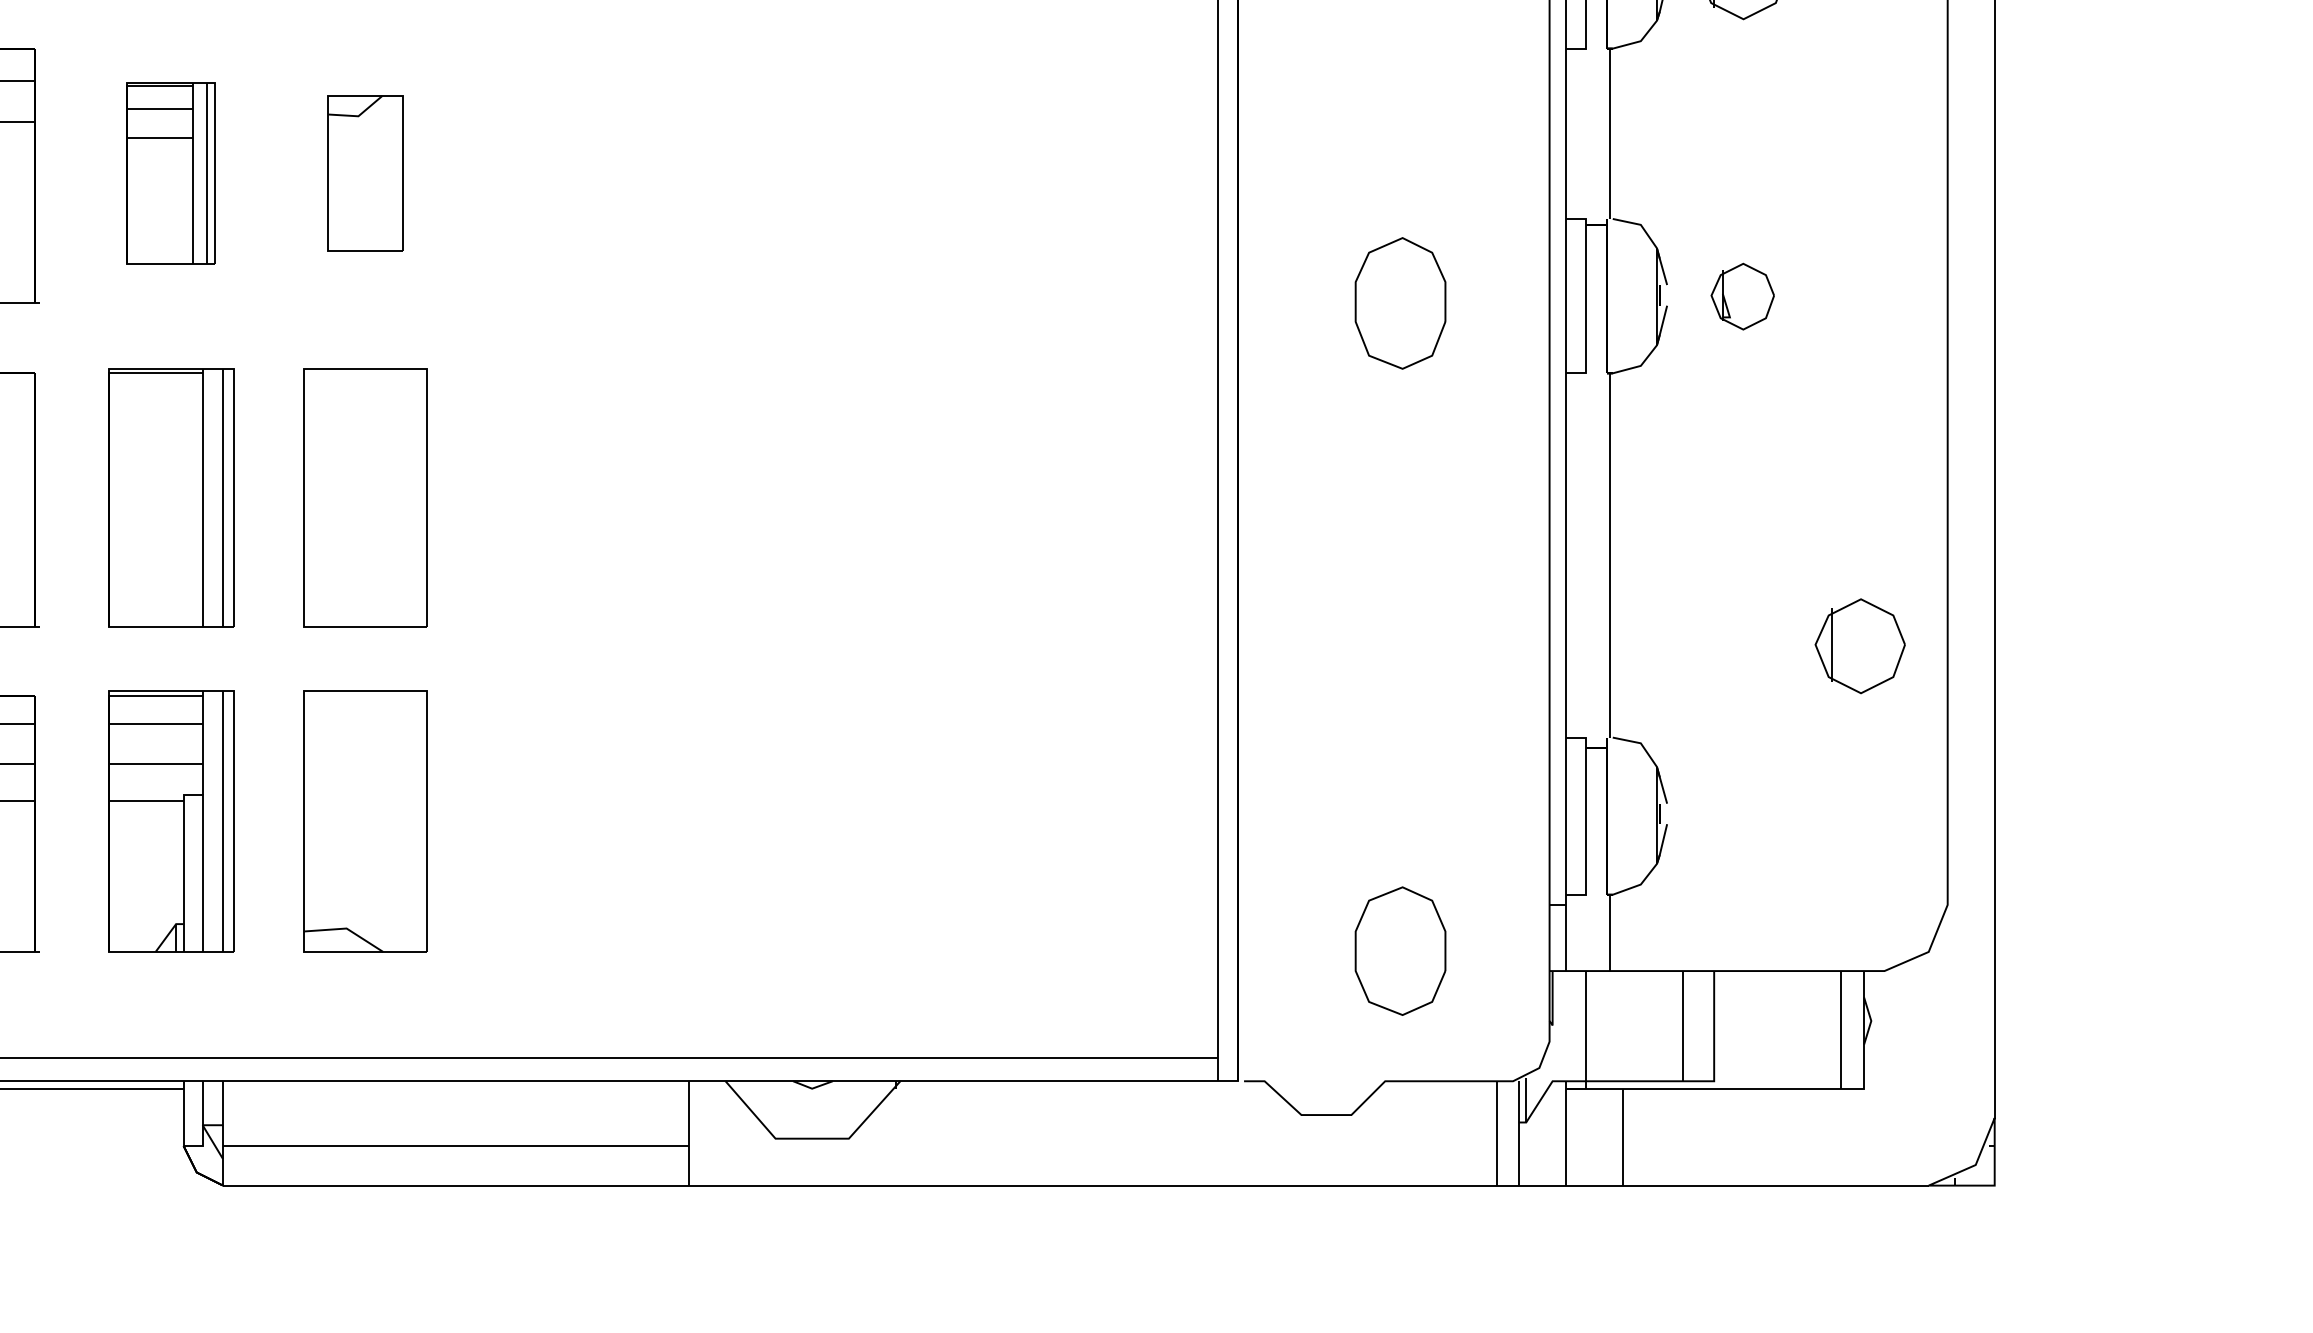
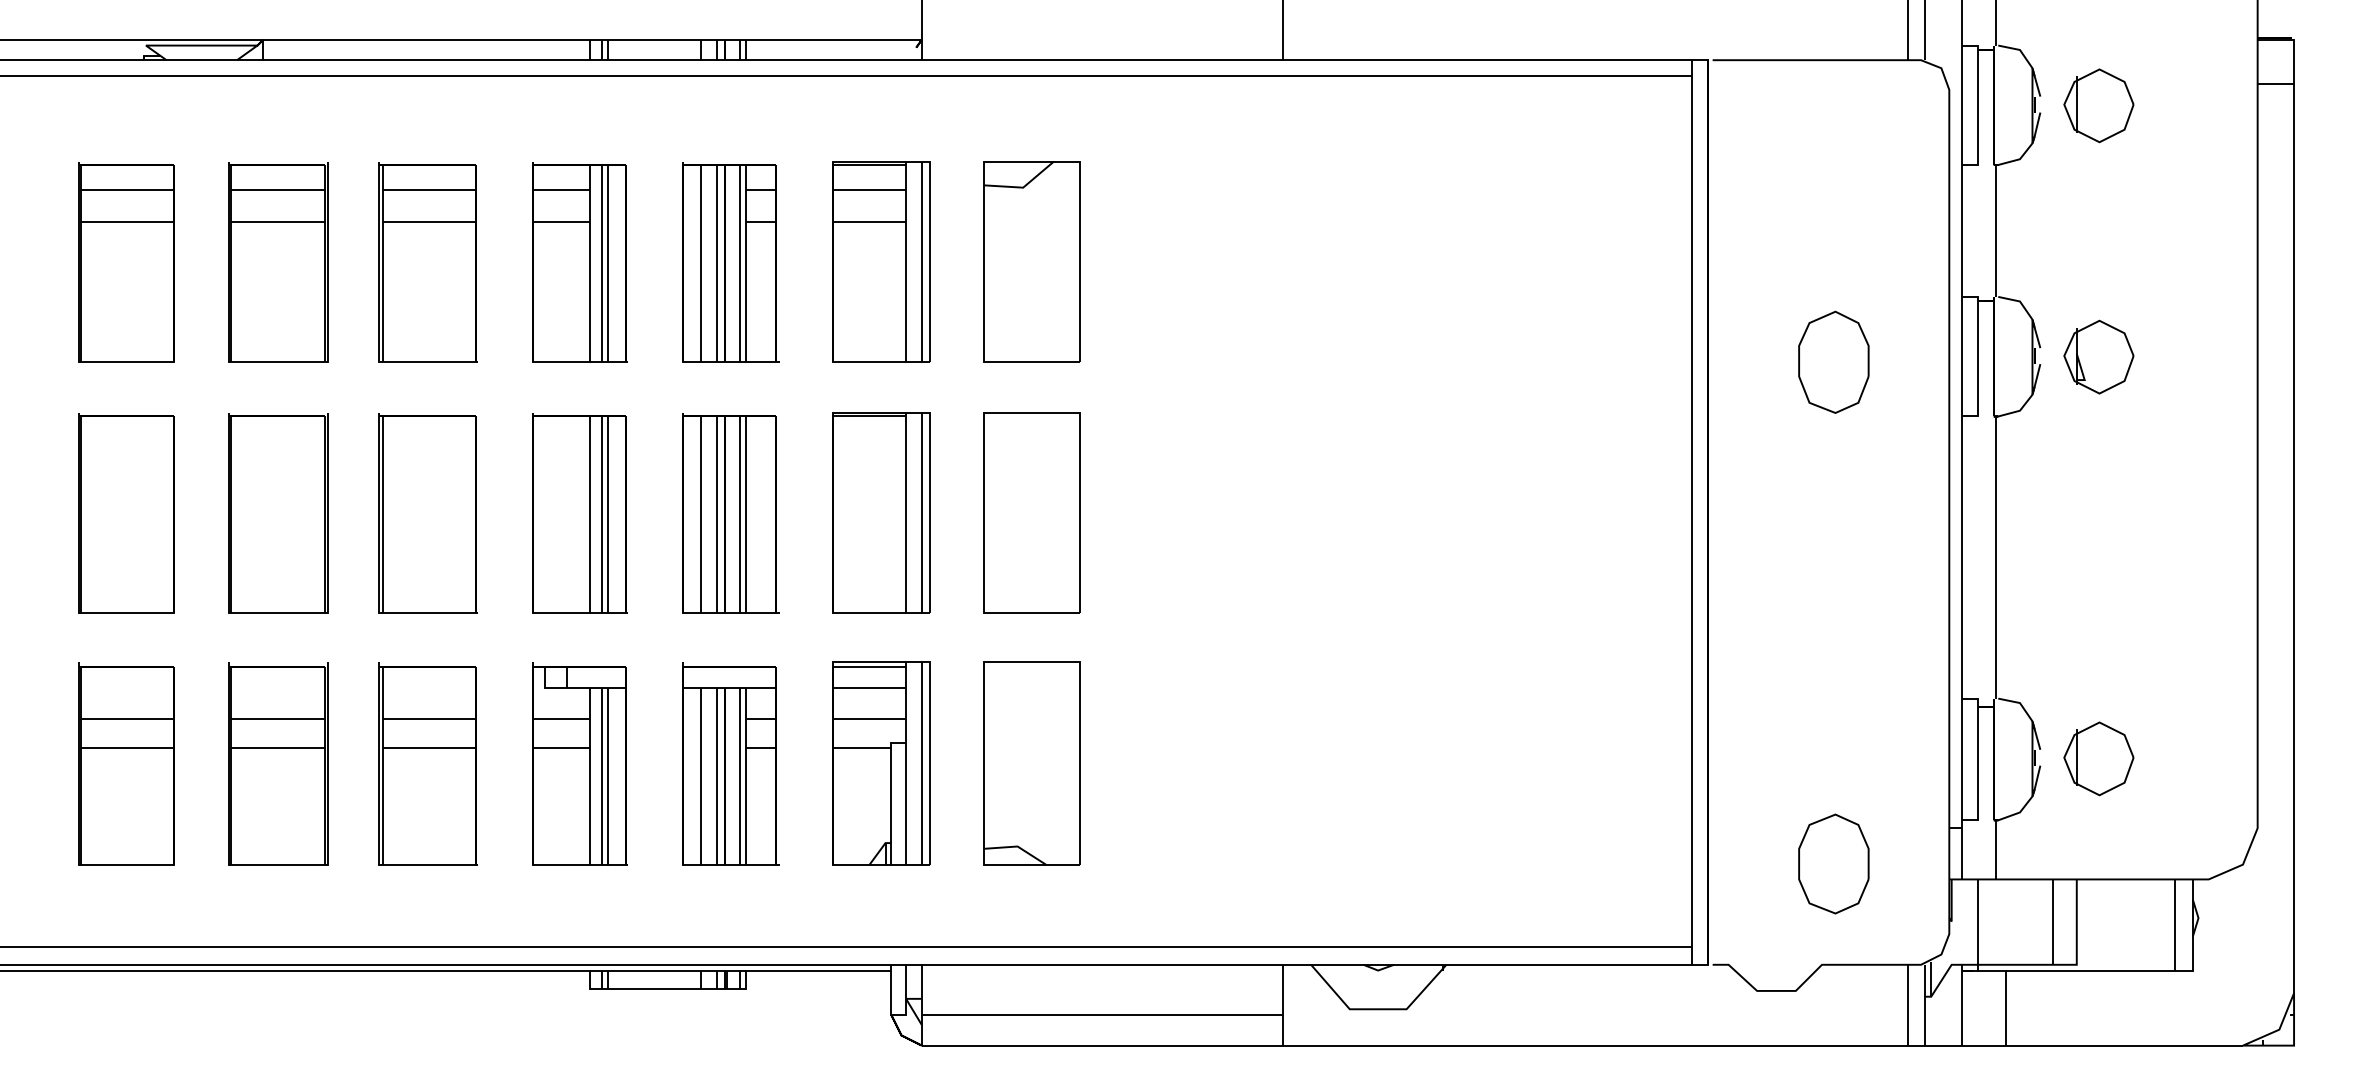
part: (170, 173) -> (881, 261), size x1.43
part: (364, 173) -> (1031, 261), size x1.67
part: (1742, 295) -> (2098, 356), size x1.43
part: (1859, 645) -> (2098, 758), moved

